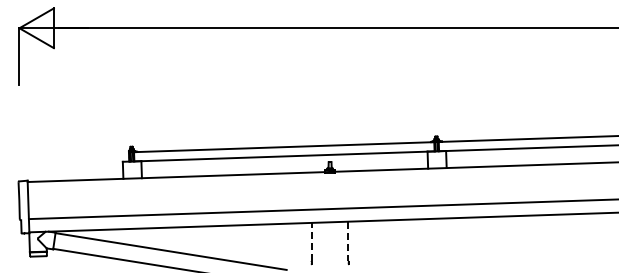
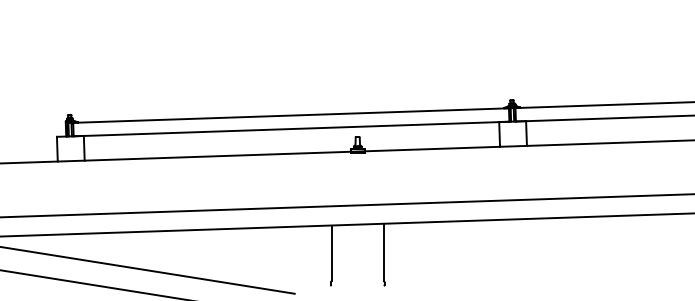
line: (312, 241) -> (332, 252), dashed -> solid
line: (348, 241) -> (384, 252), dashed -> solid

